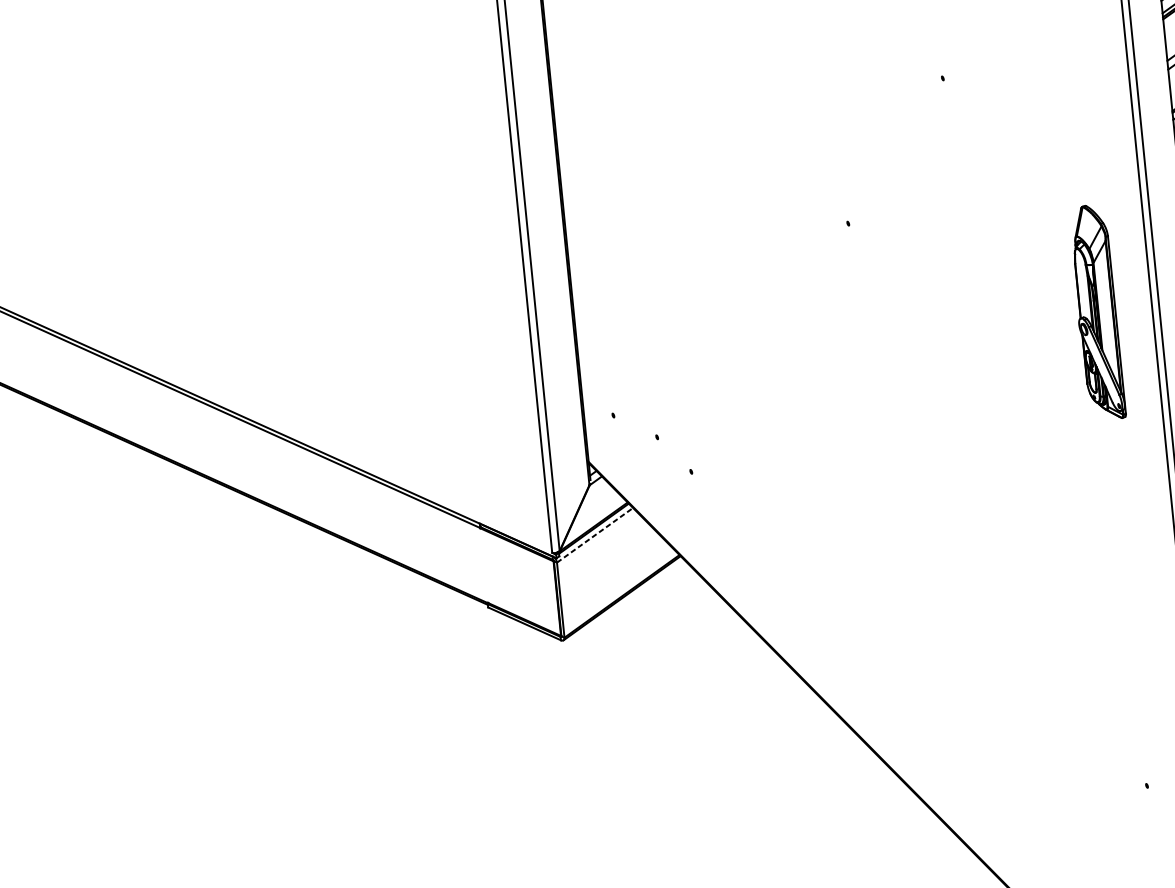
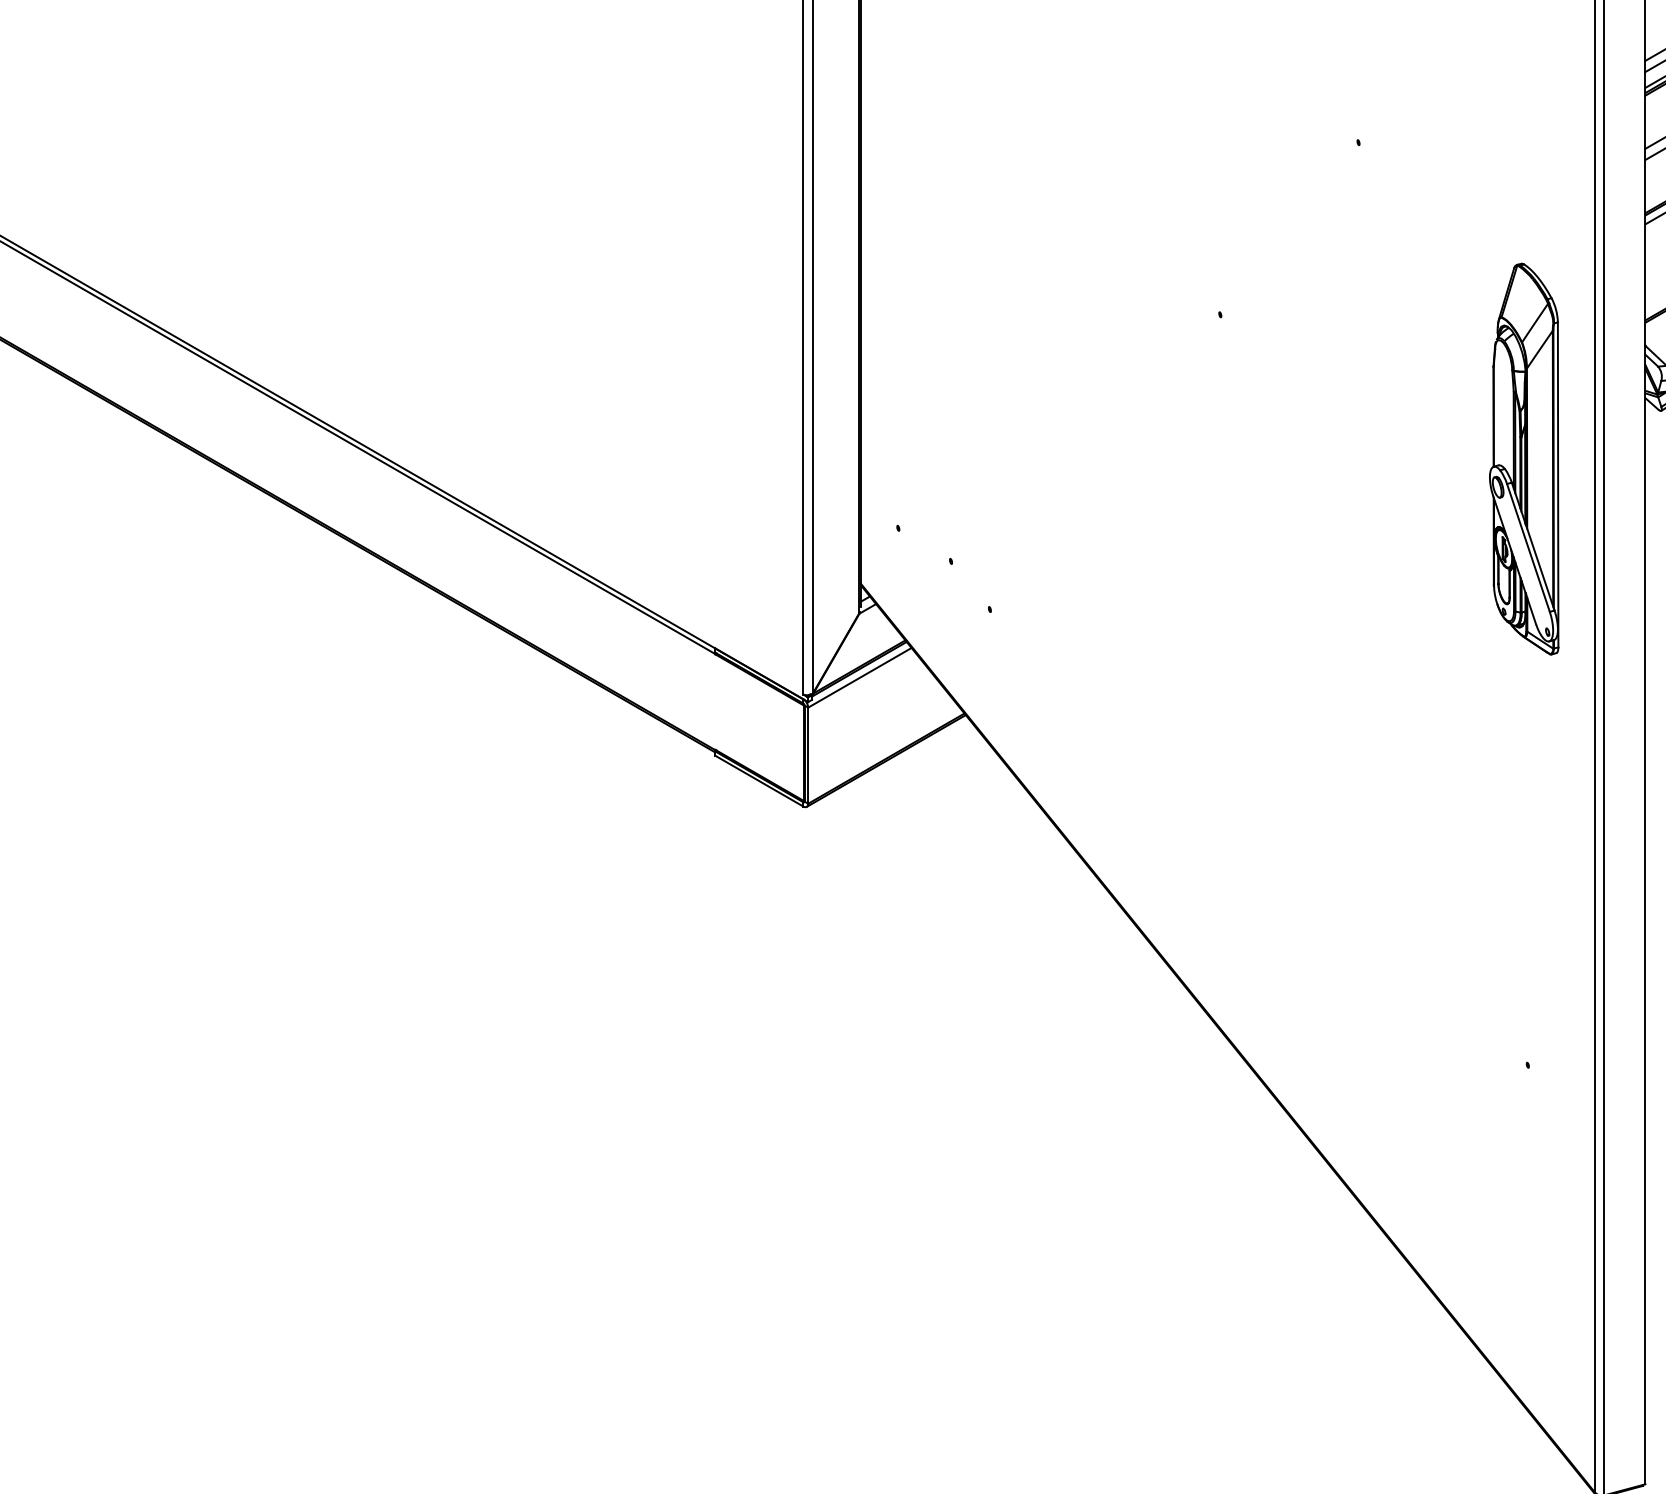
part: (1097, 312) -> (1524, 458), size x1.43
line: (594, 535) -> (859, 677), dashed -> solid

